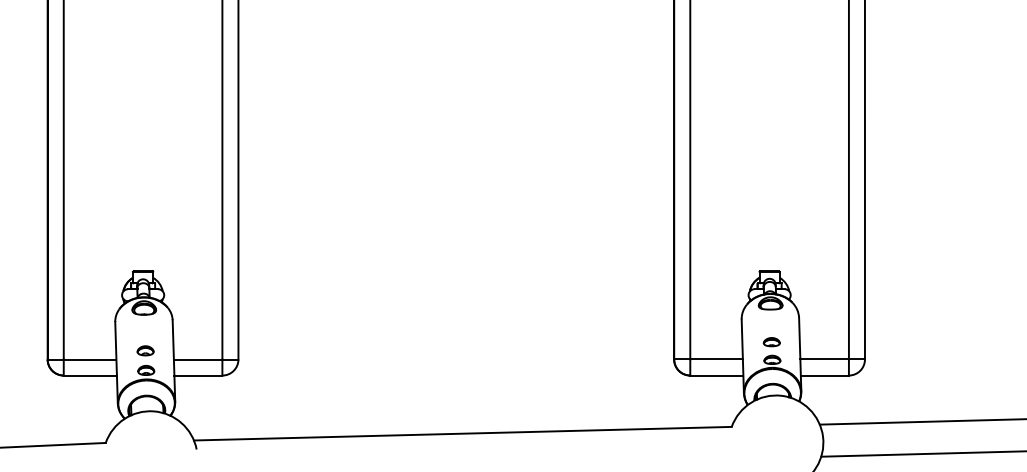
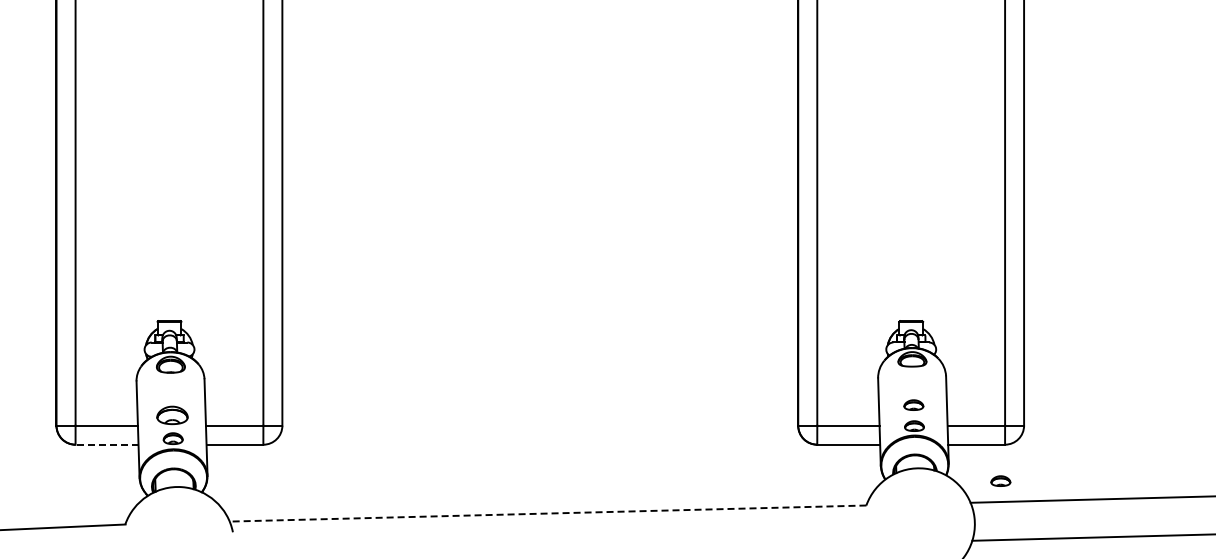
part: (145, 350) -> (172, 415), size x1.6
line: (90, 375) -> (107, 444), solid -> dashed
part: (845, 405) -> (1000, 480), added
line: (462, 433) -> (547, 513), solid -> dashed

